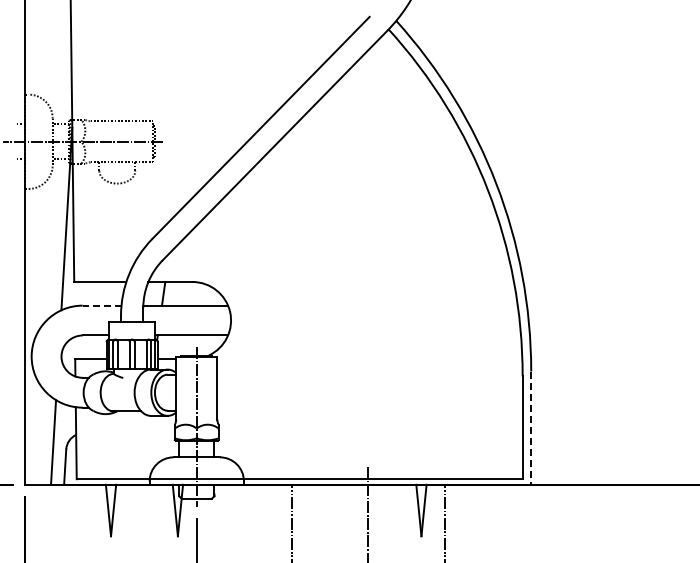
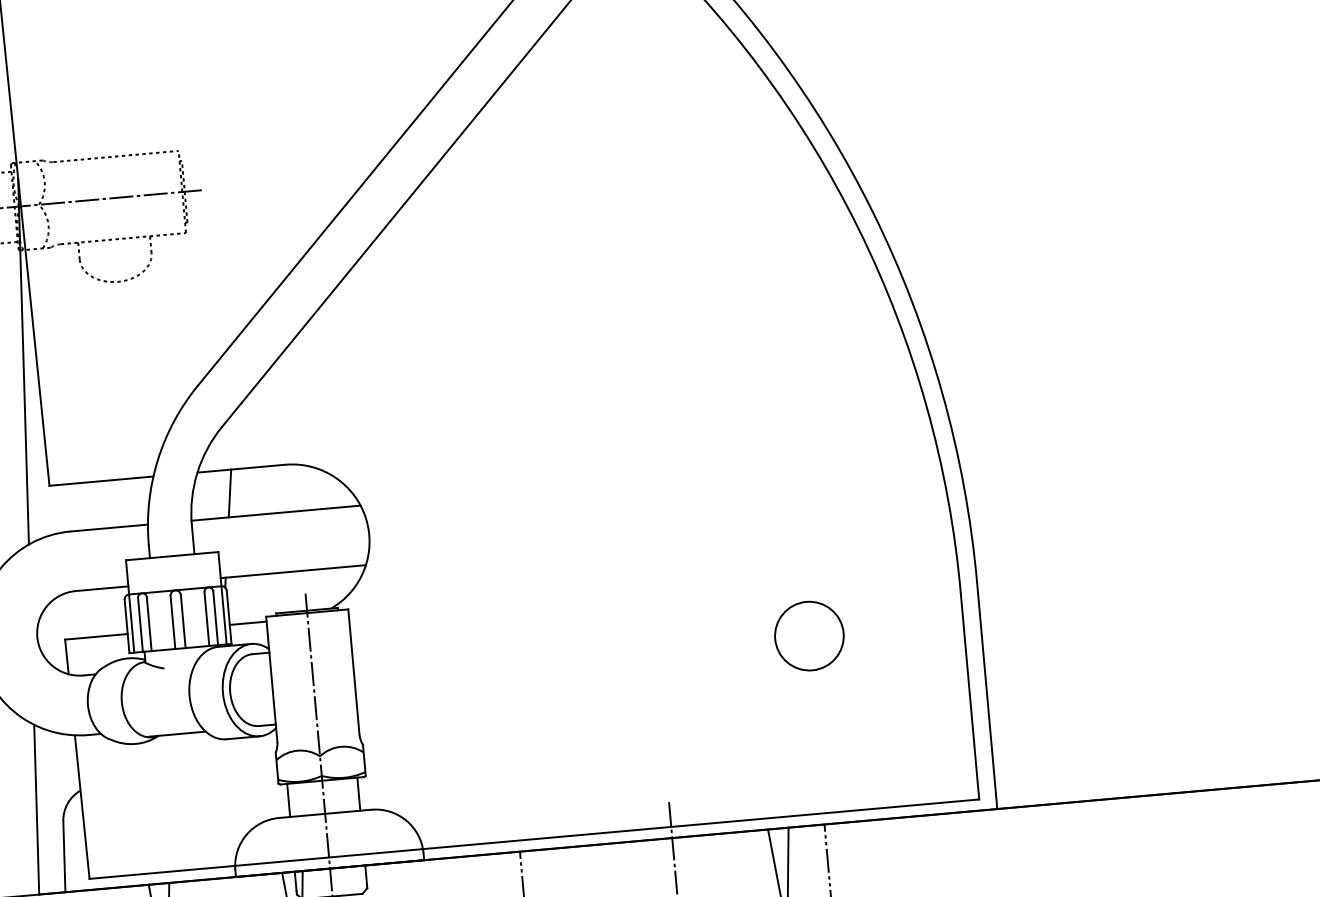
line: (101, 305) -> (108, 527), dashed -> solid
circle: (445, 390) -> (809, 636), added
line: (531, 428) -> (987, 696), dashed -> solid

